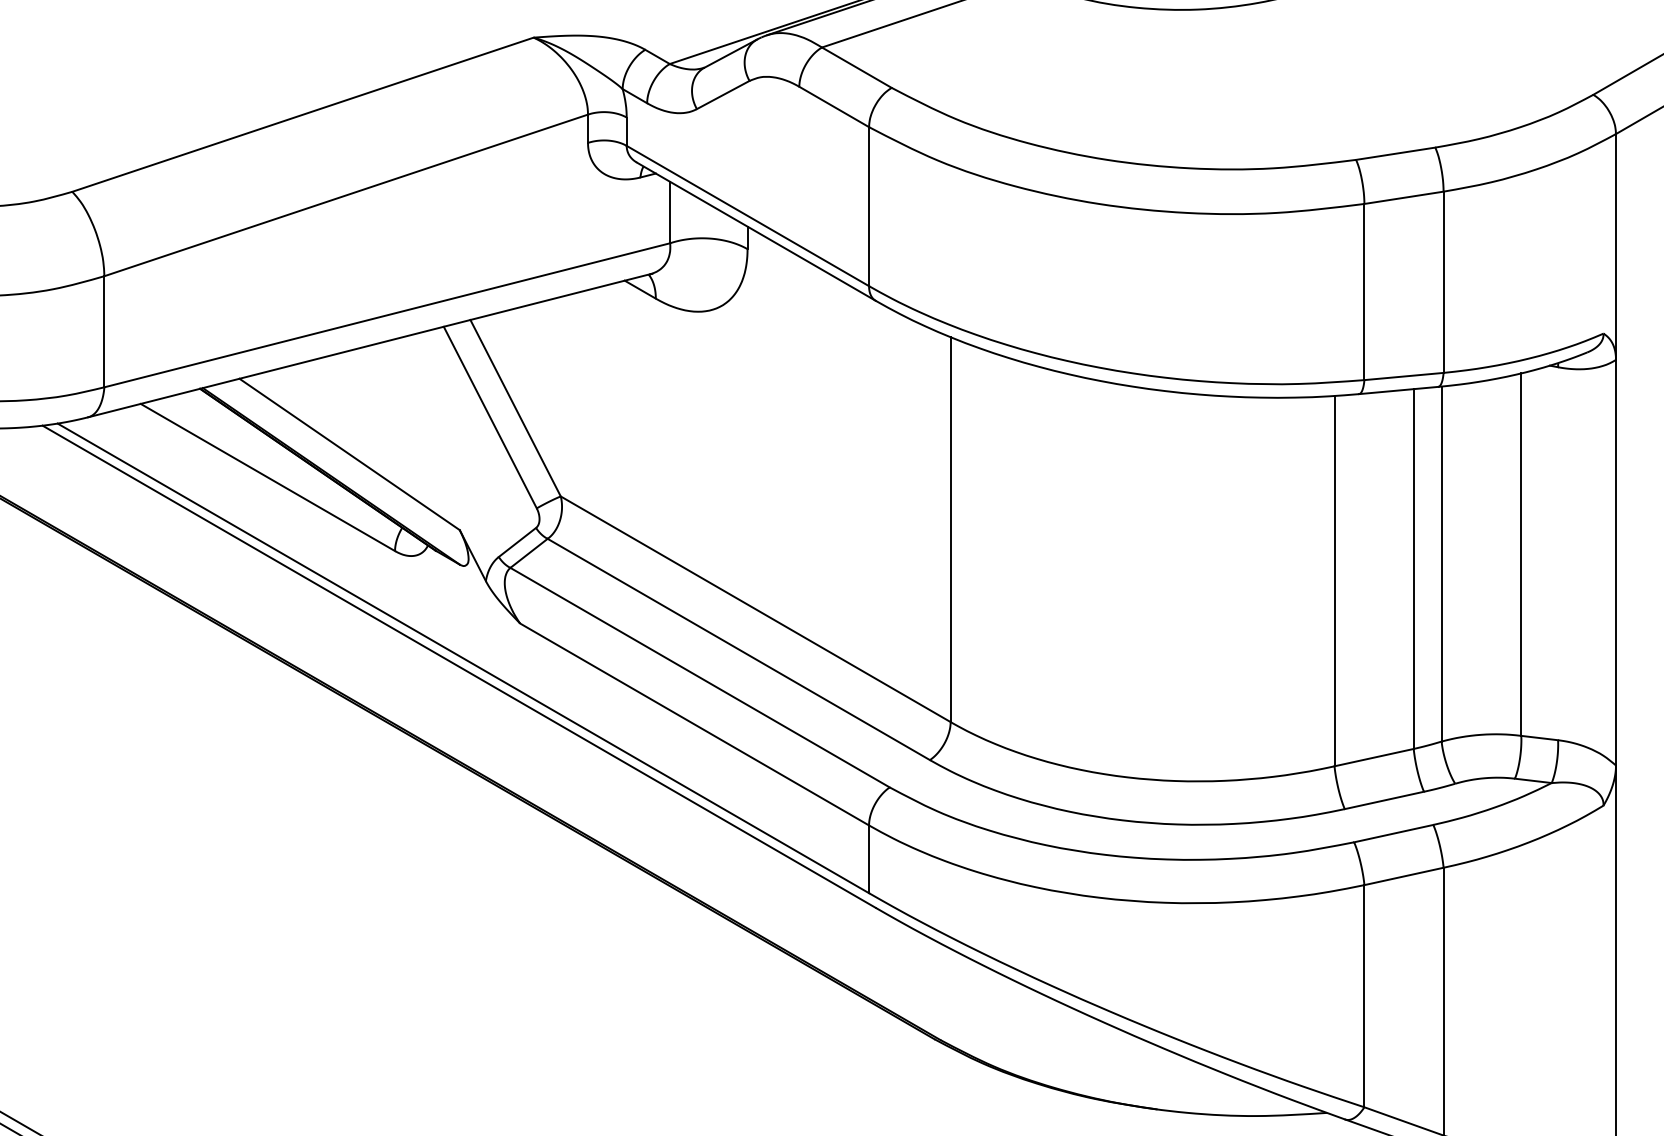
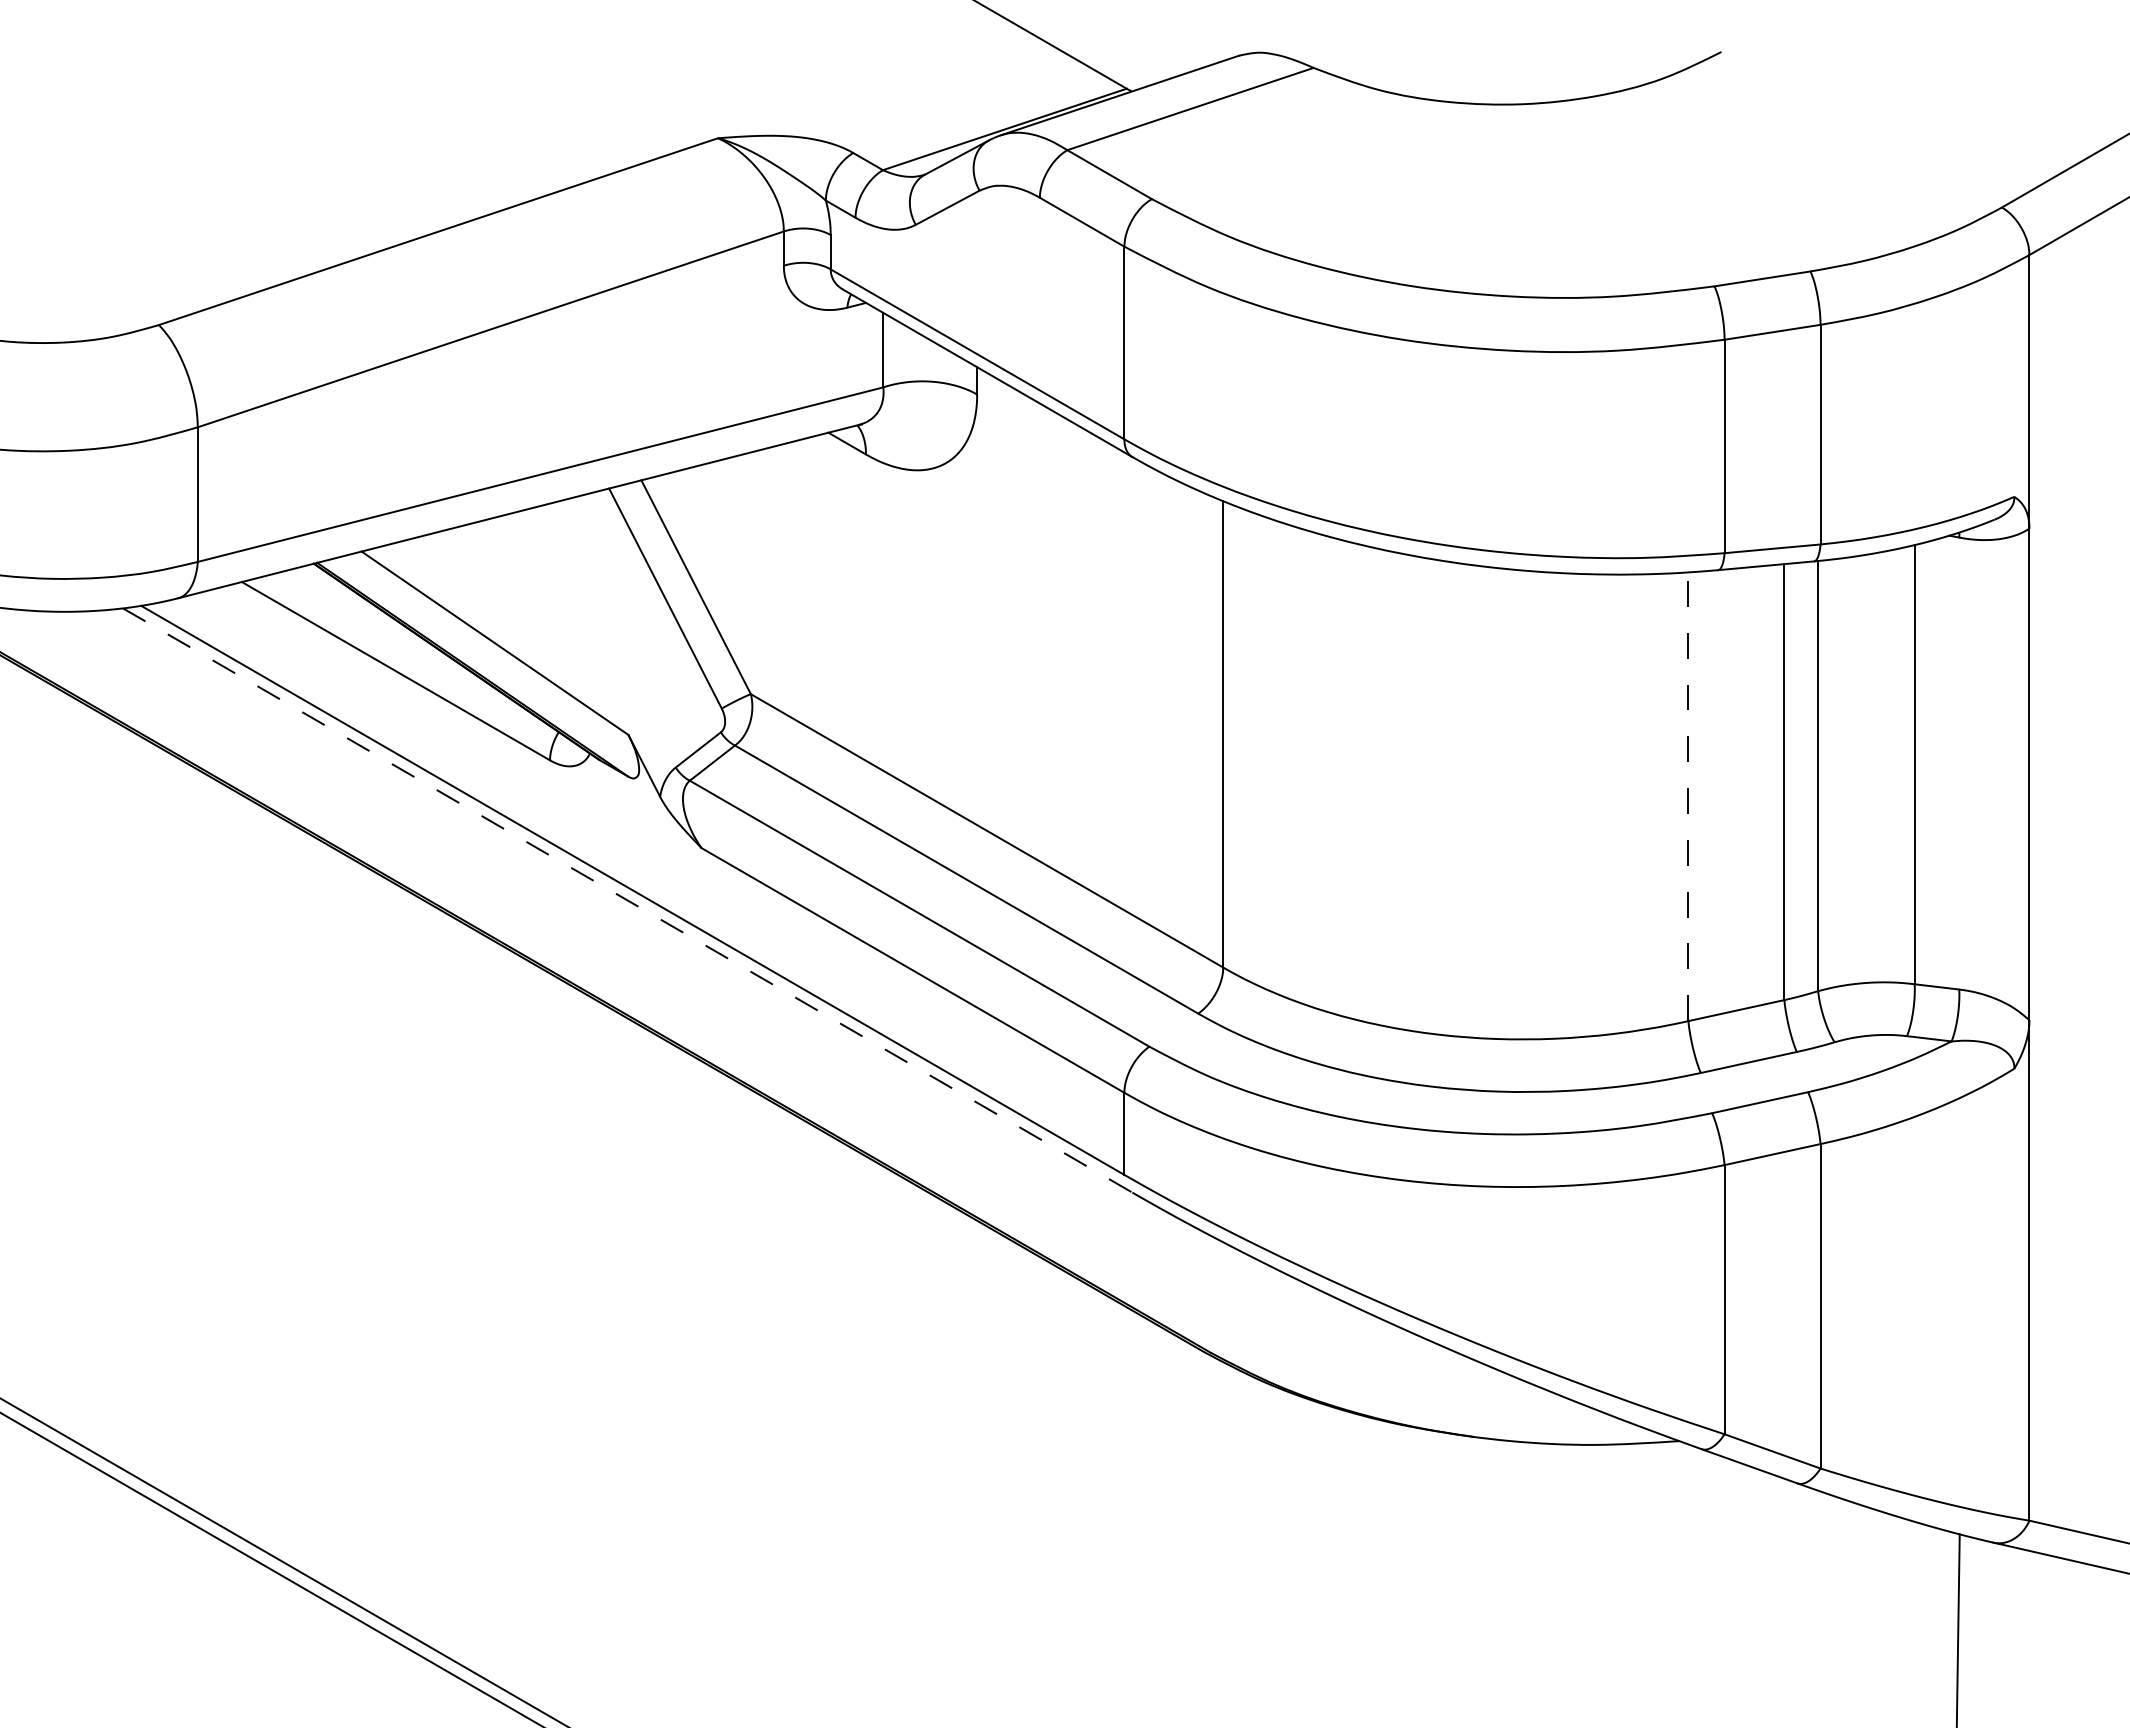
line: (1334, 580) -> (1688, 796), solid -> dashed
line: (459, 666) -> (628, 900), solid -> dashed

